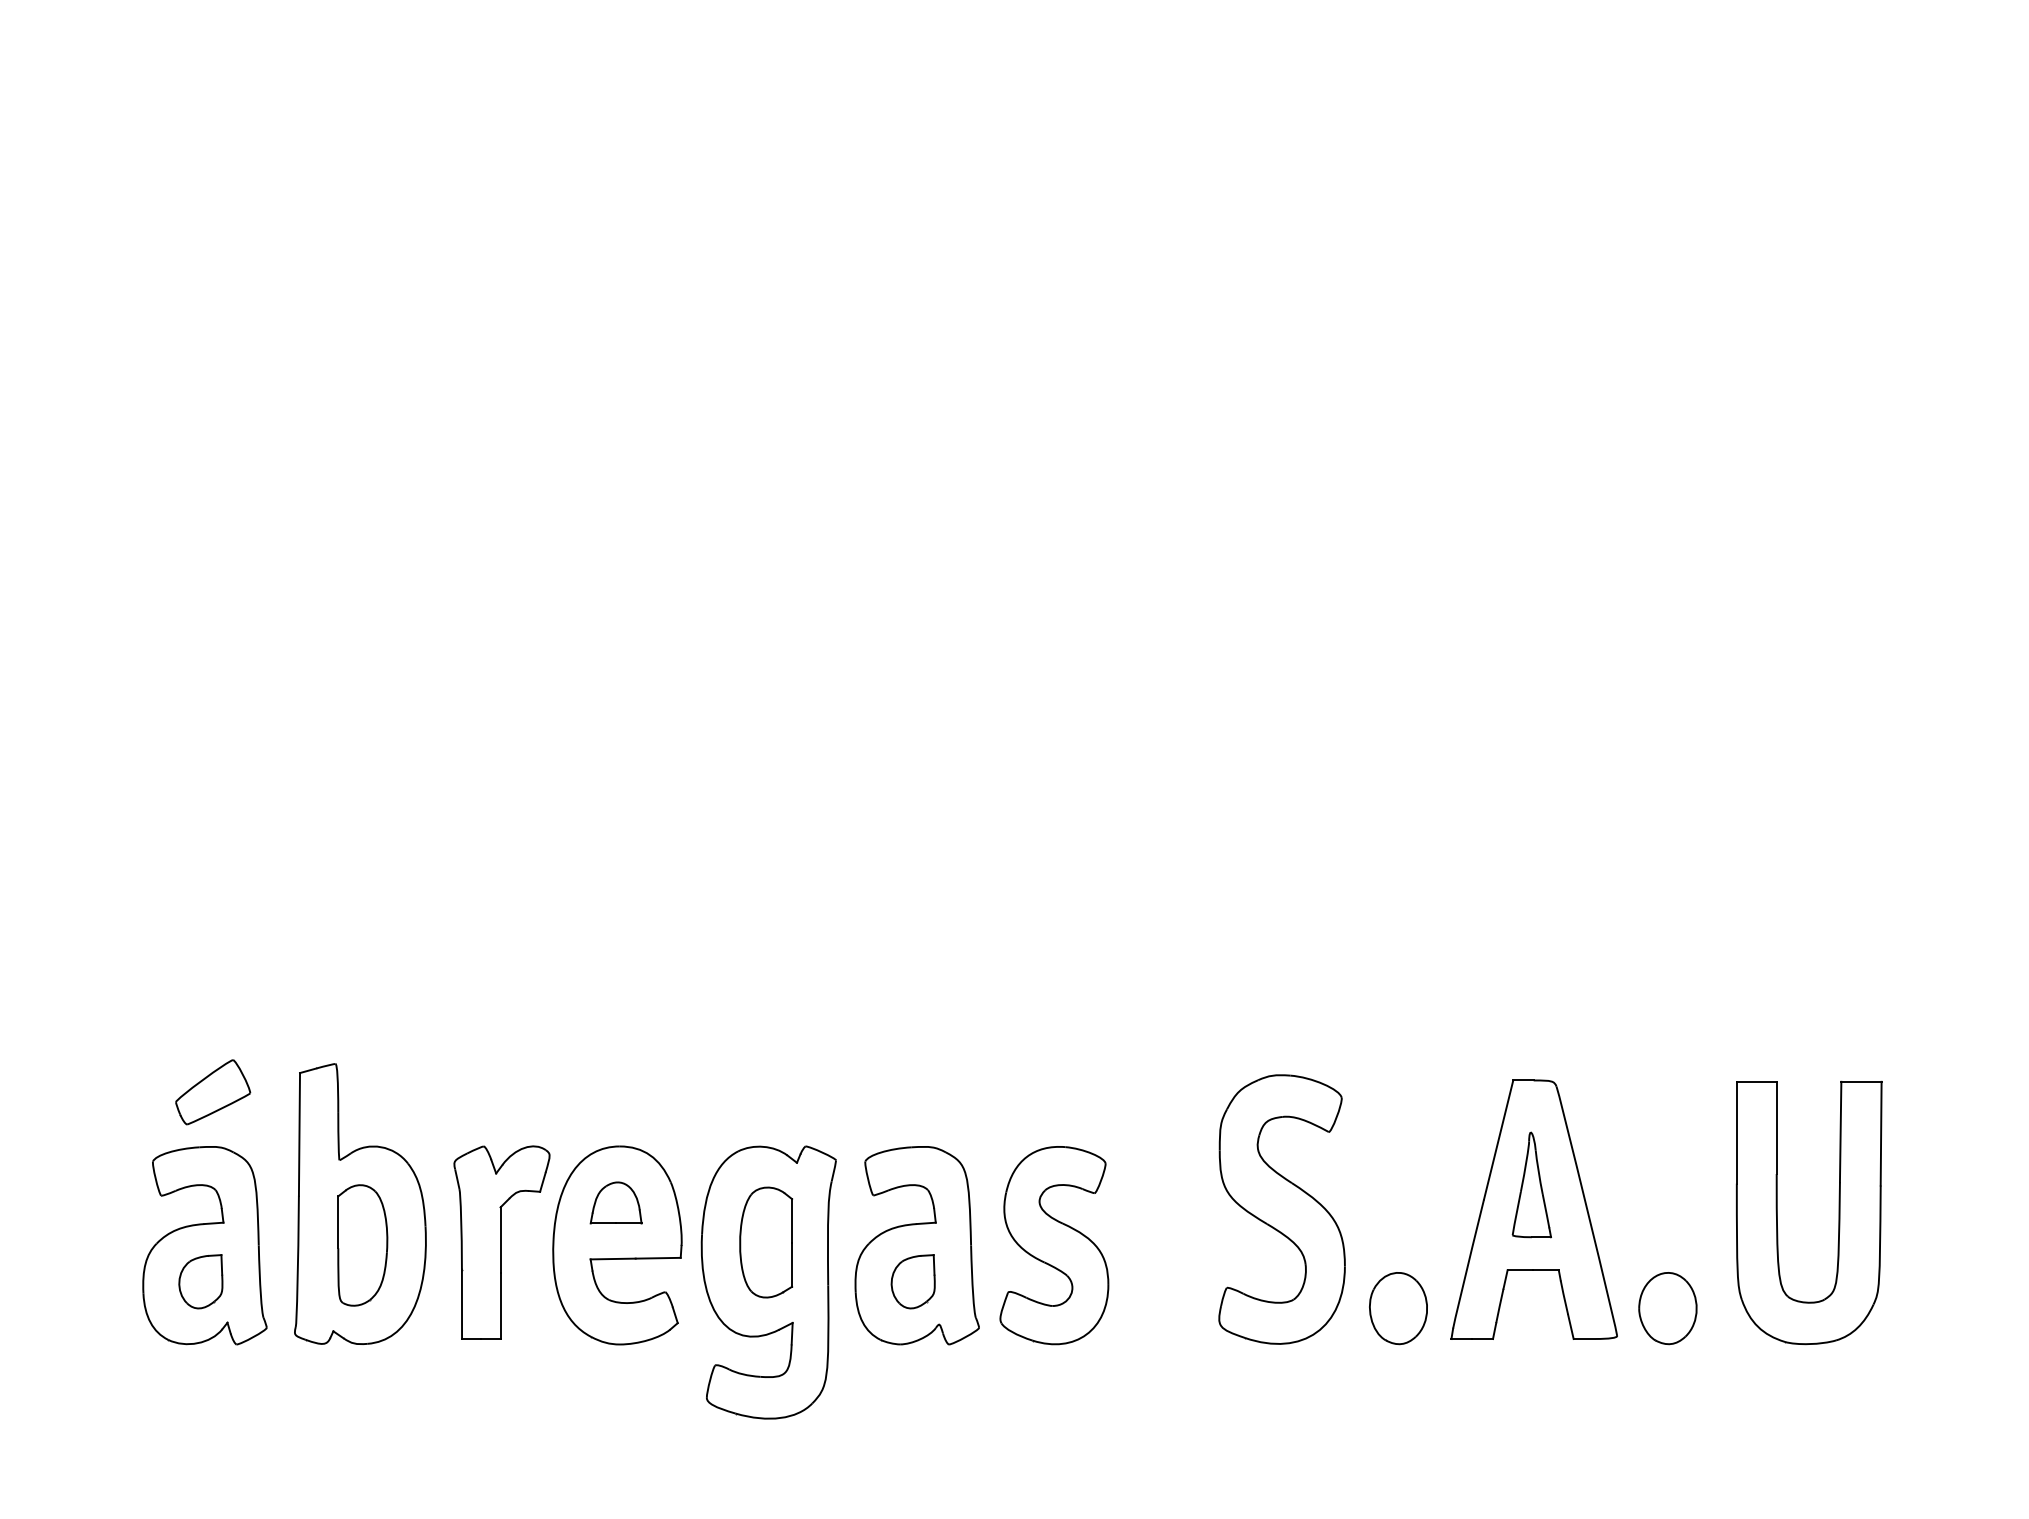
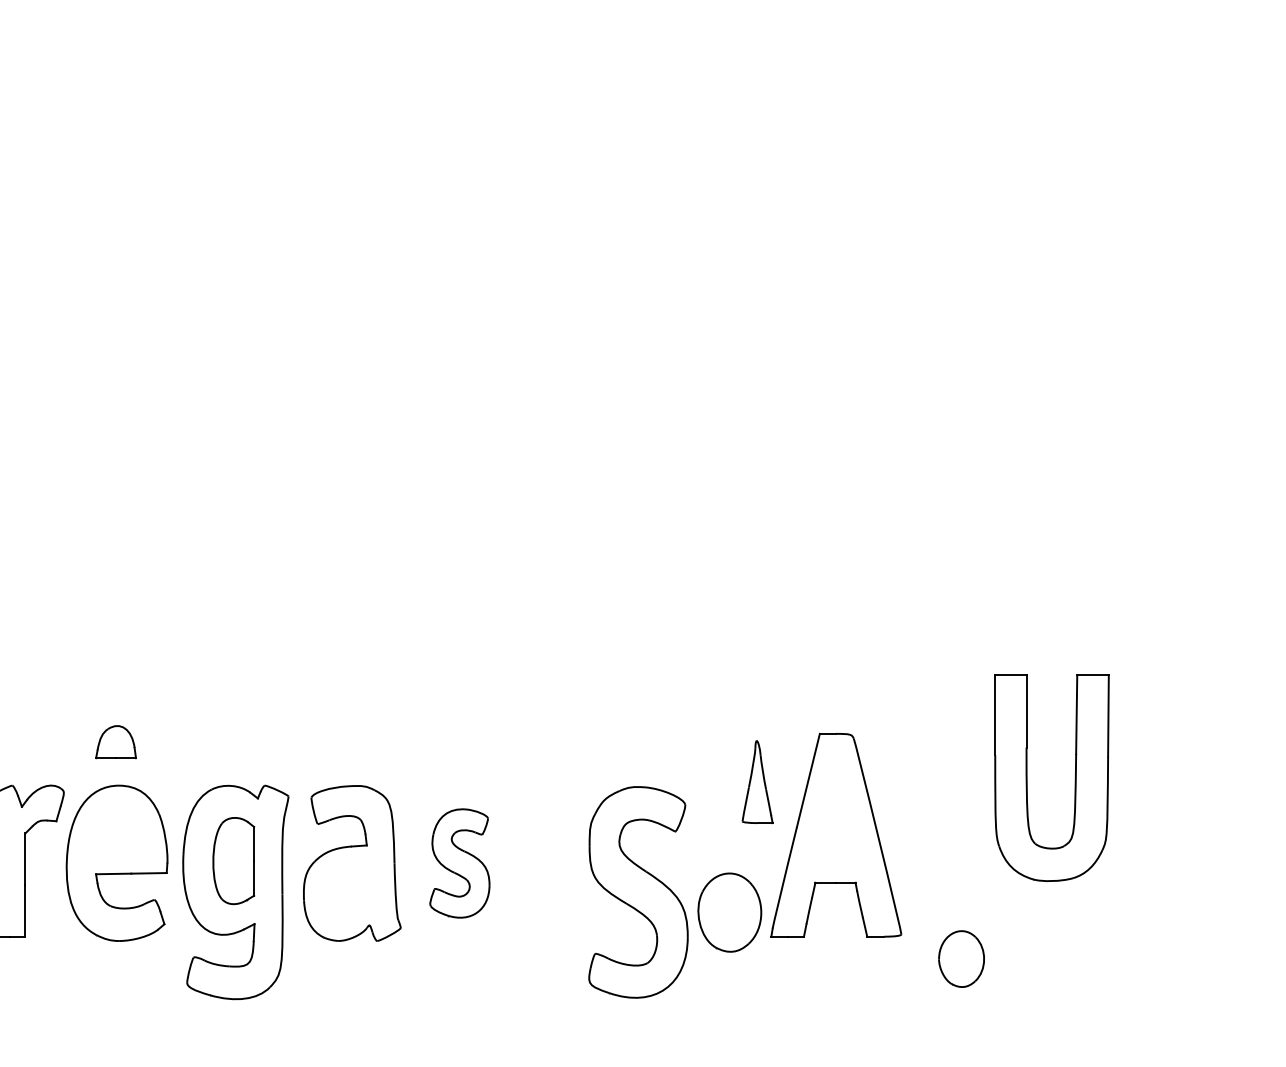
part: (1531, 1184) -> (757, 781), moved
part: (615, 1202) -> (115, 741), moved
part: (1281, 1209) -> (638, 892), moved
part: (1838, 1212) -> (1075, 777), moved
part: (1054, 1245) -> (459, 863), size x0.7
part: (912, 1281) -> (348, 891), removed
part: (1398, 1308) -> (729, 912), size x1.4
part: (1667, 1308) -> (961, 959), moved

